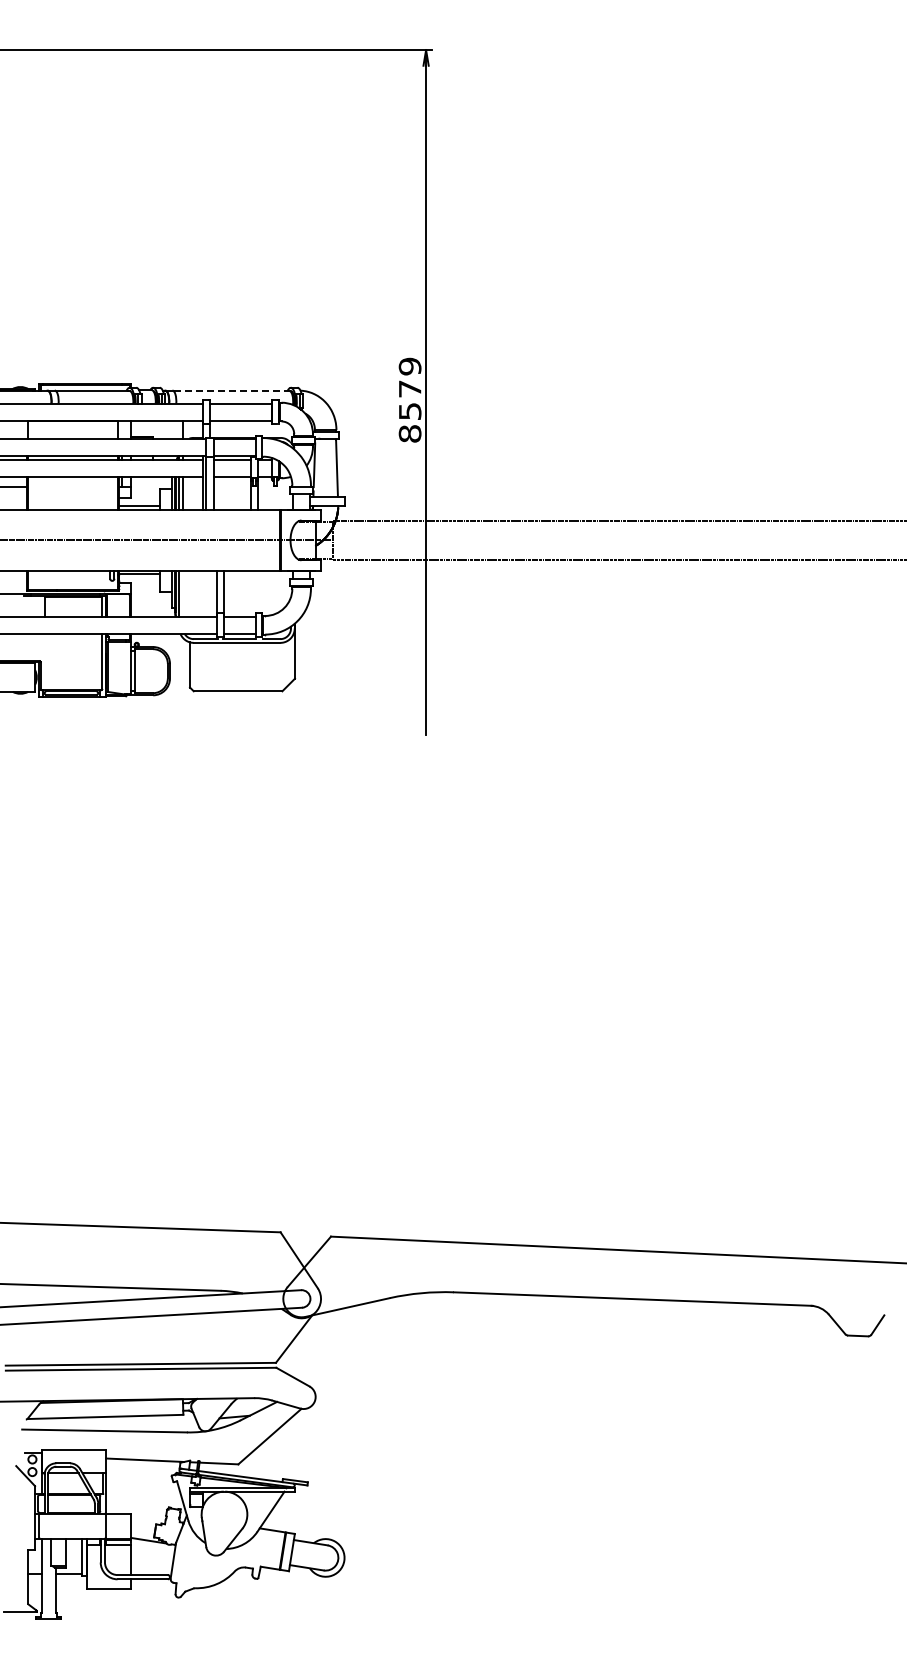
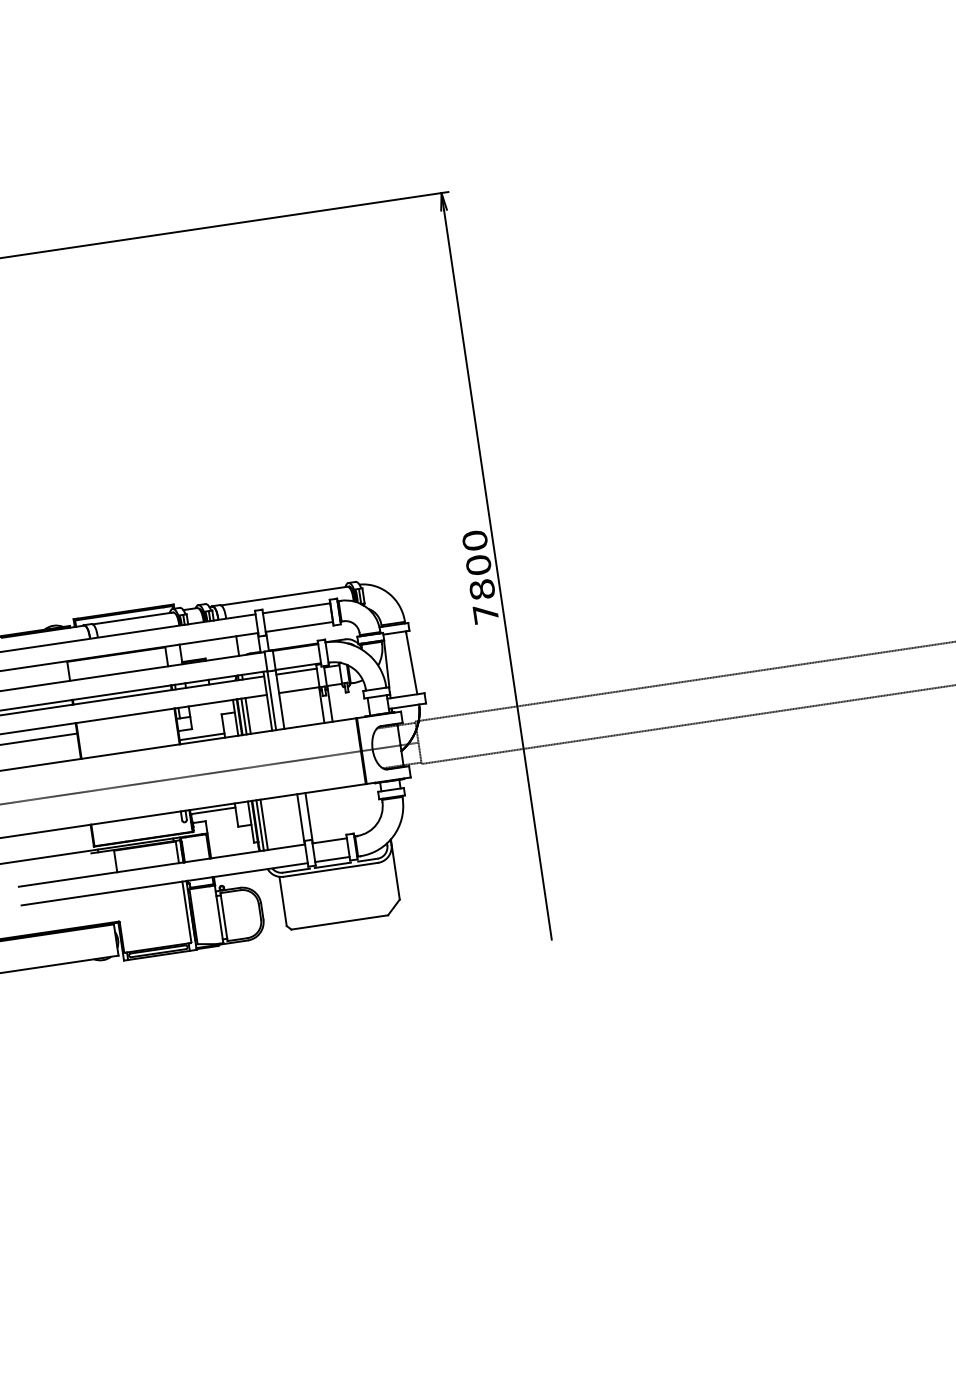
line: (232, 391) -> (285, 596), dashed -> solid
text: (409, 399) -> (479, 576), 8579 -> 7800
line: (183, 593) -> (264, 824), added

